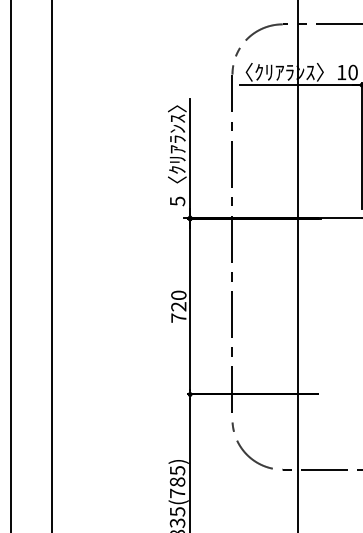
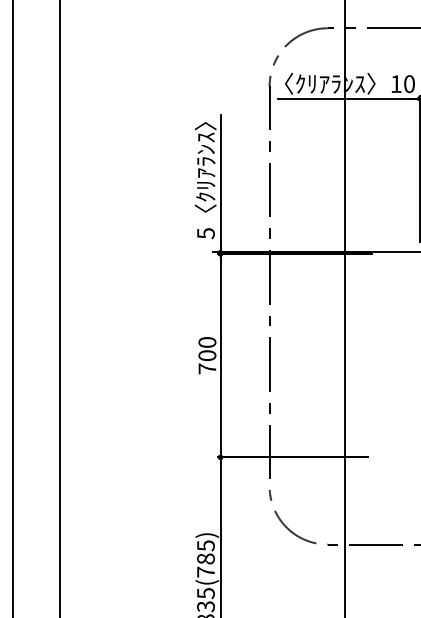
text: (178, 306) -> (207, 355), 720 -> 700

